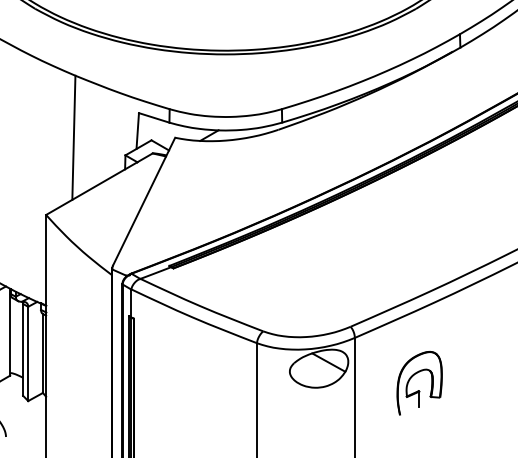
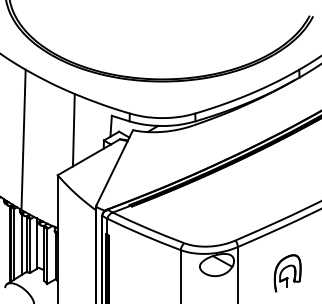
part: (419, 383) -> (287, 273), moved

